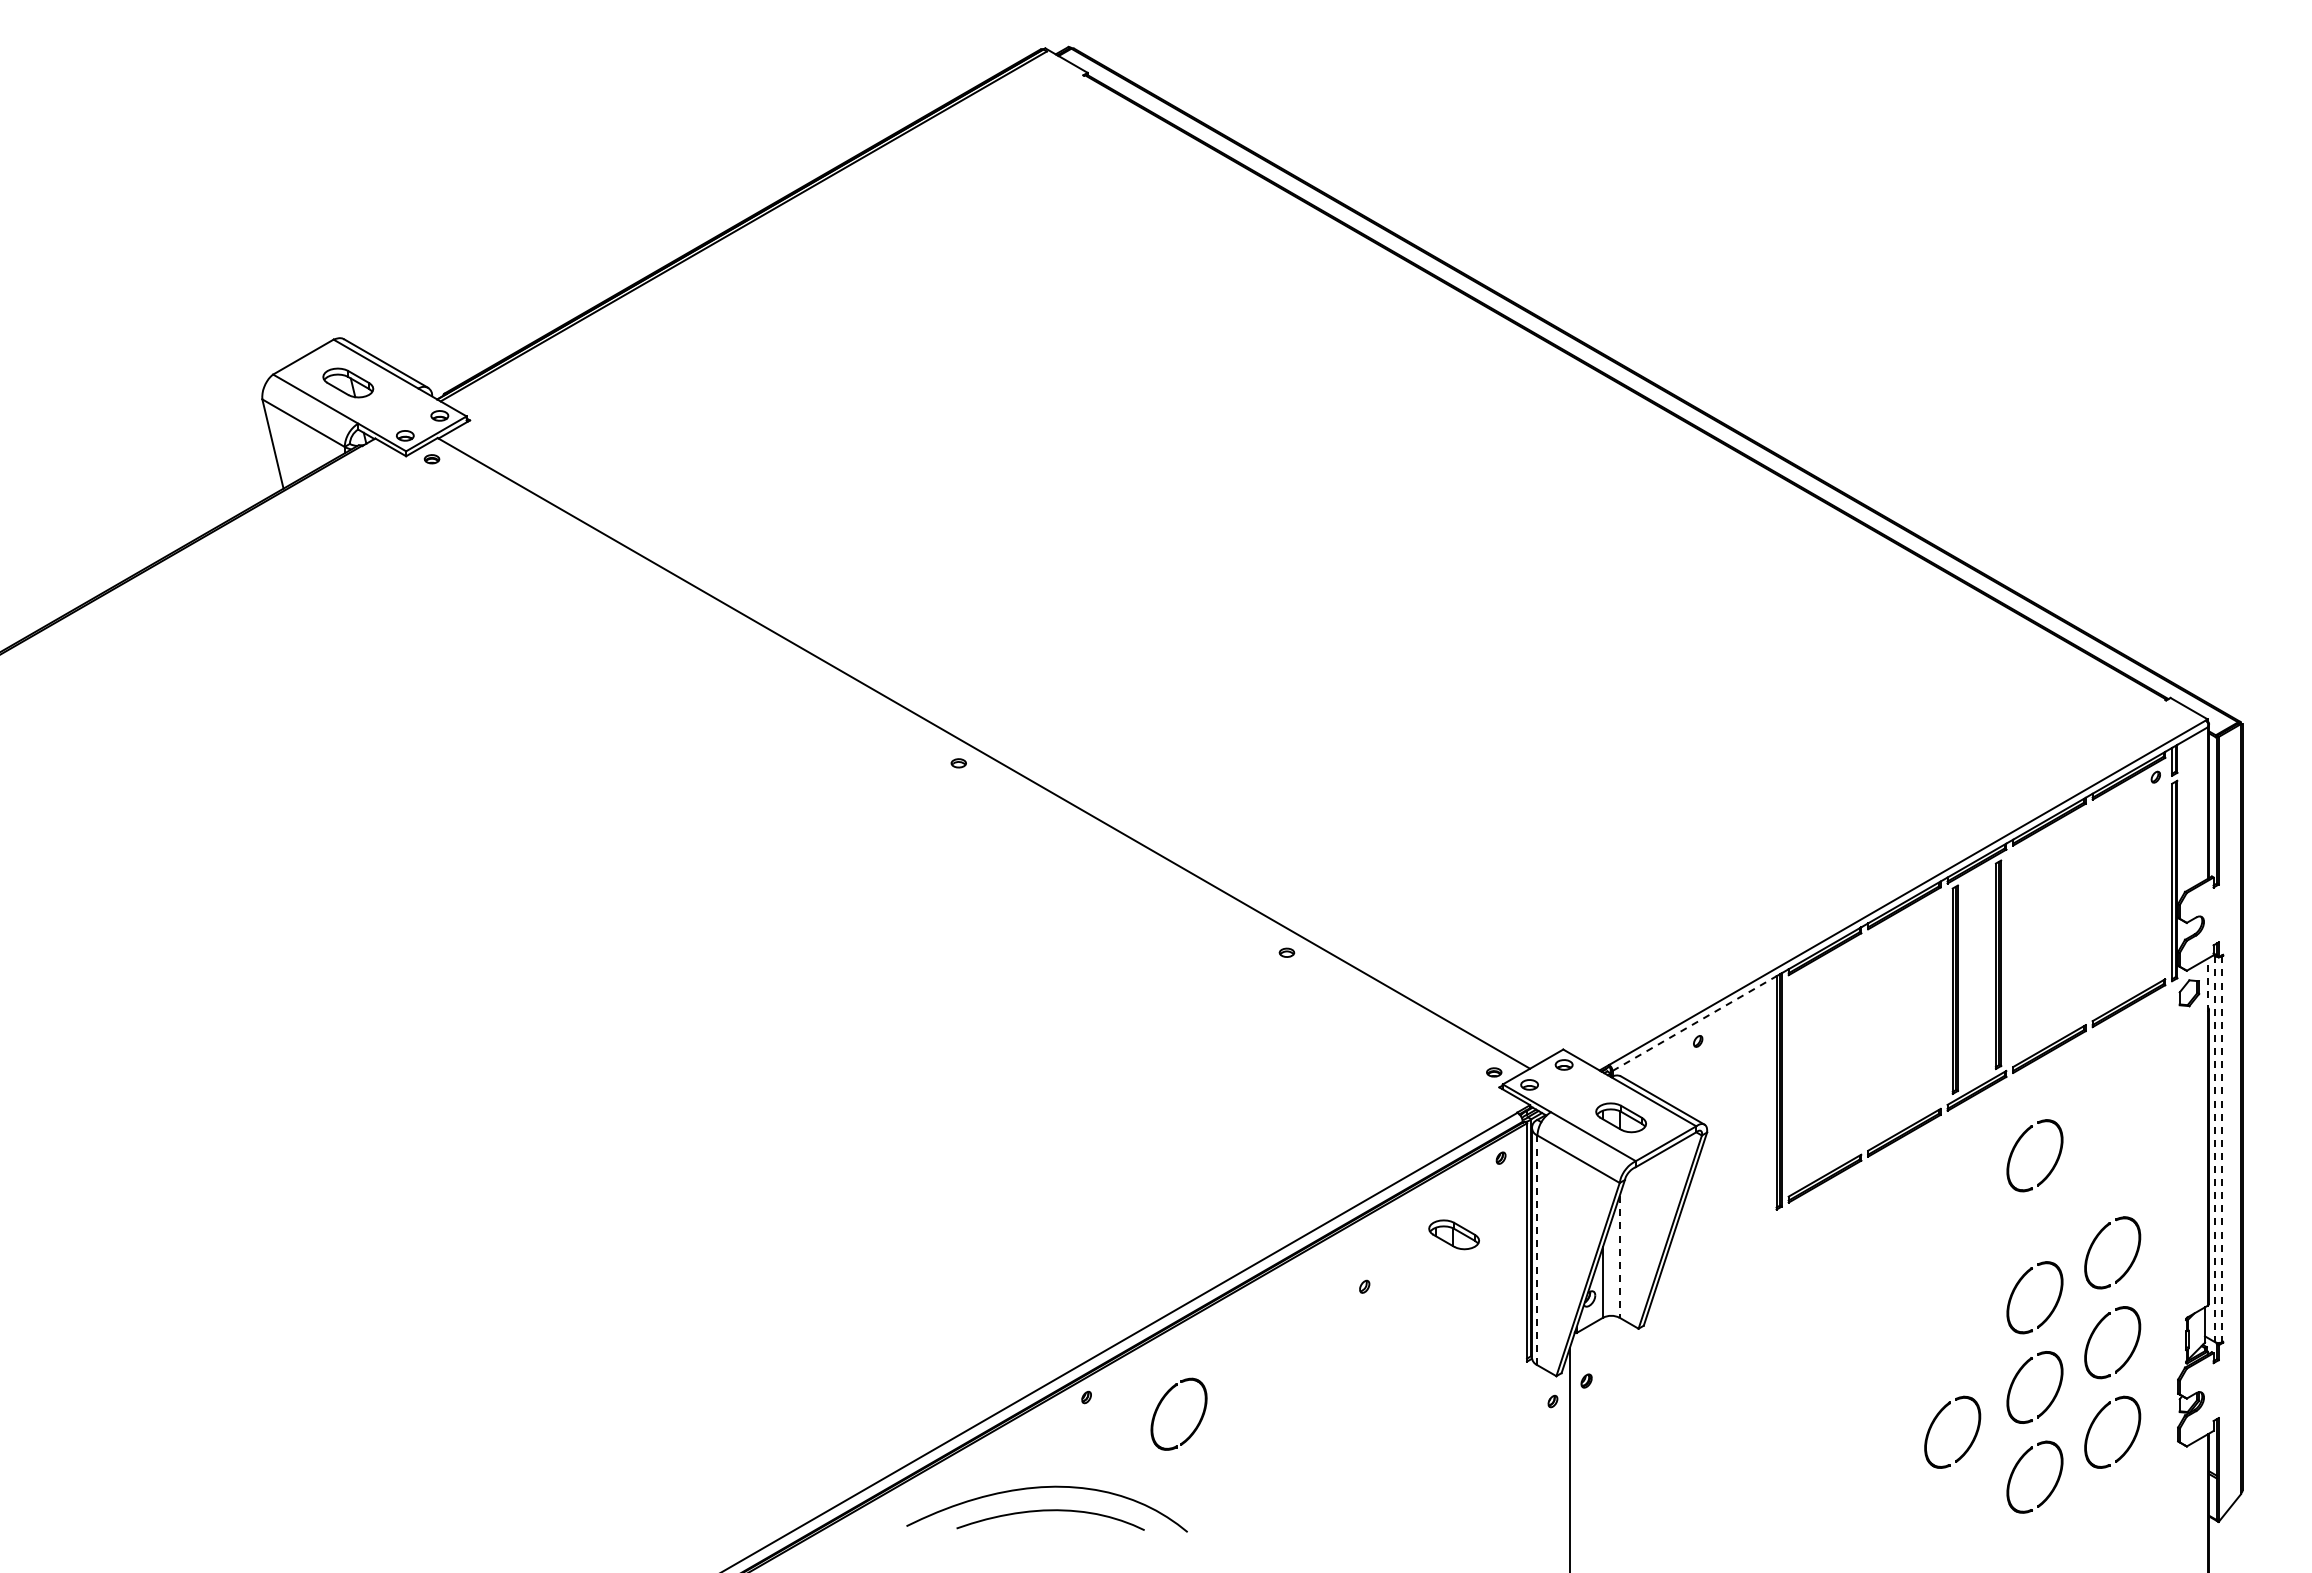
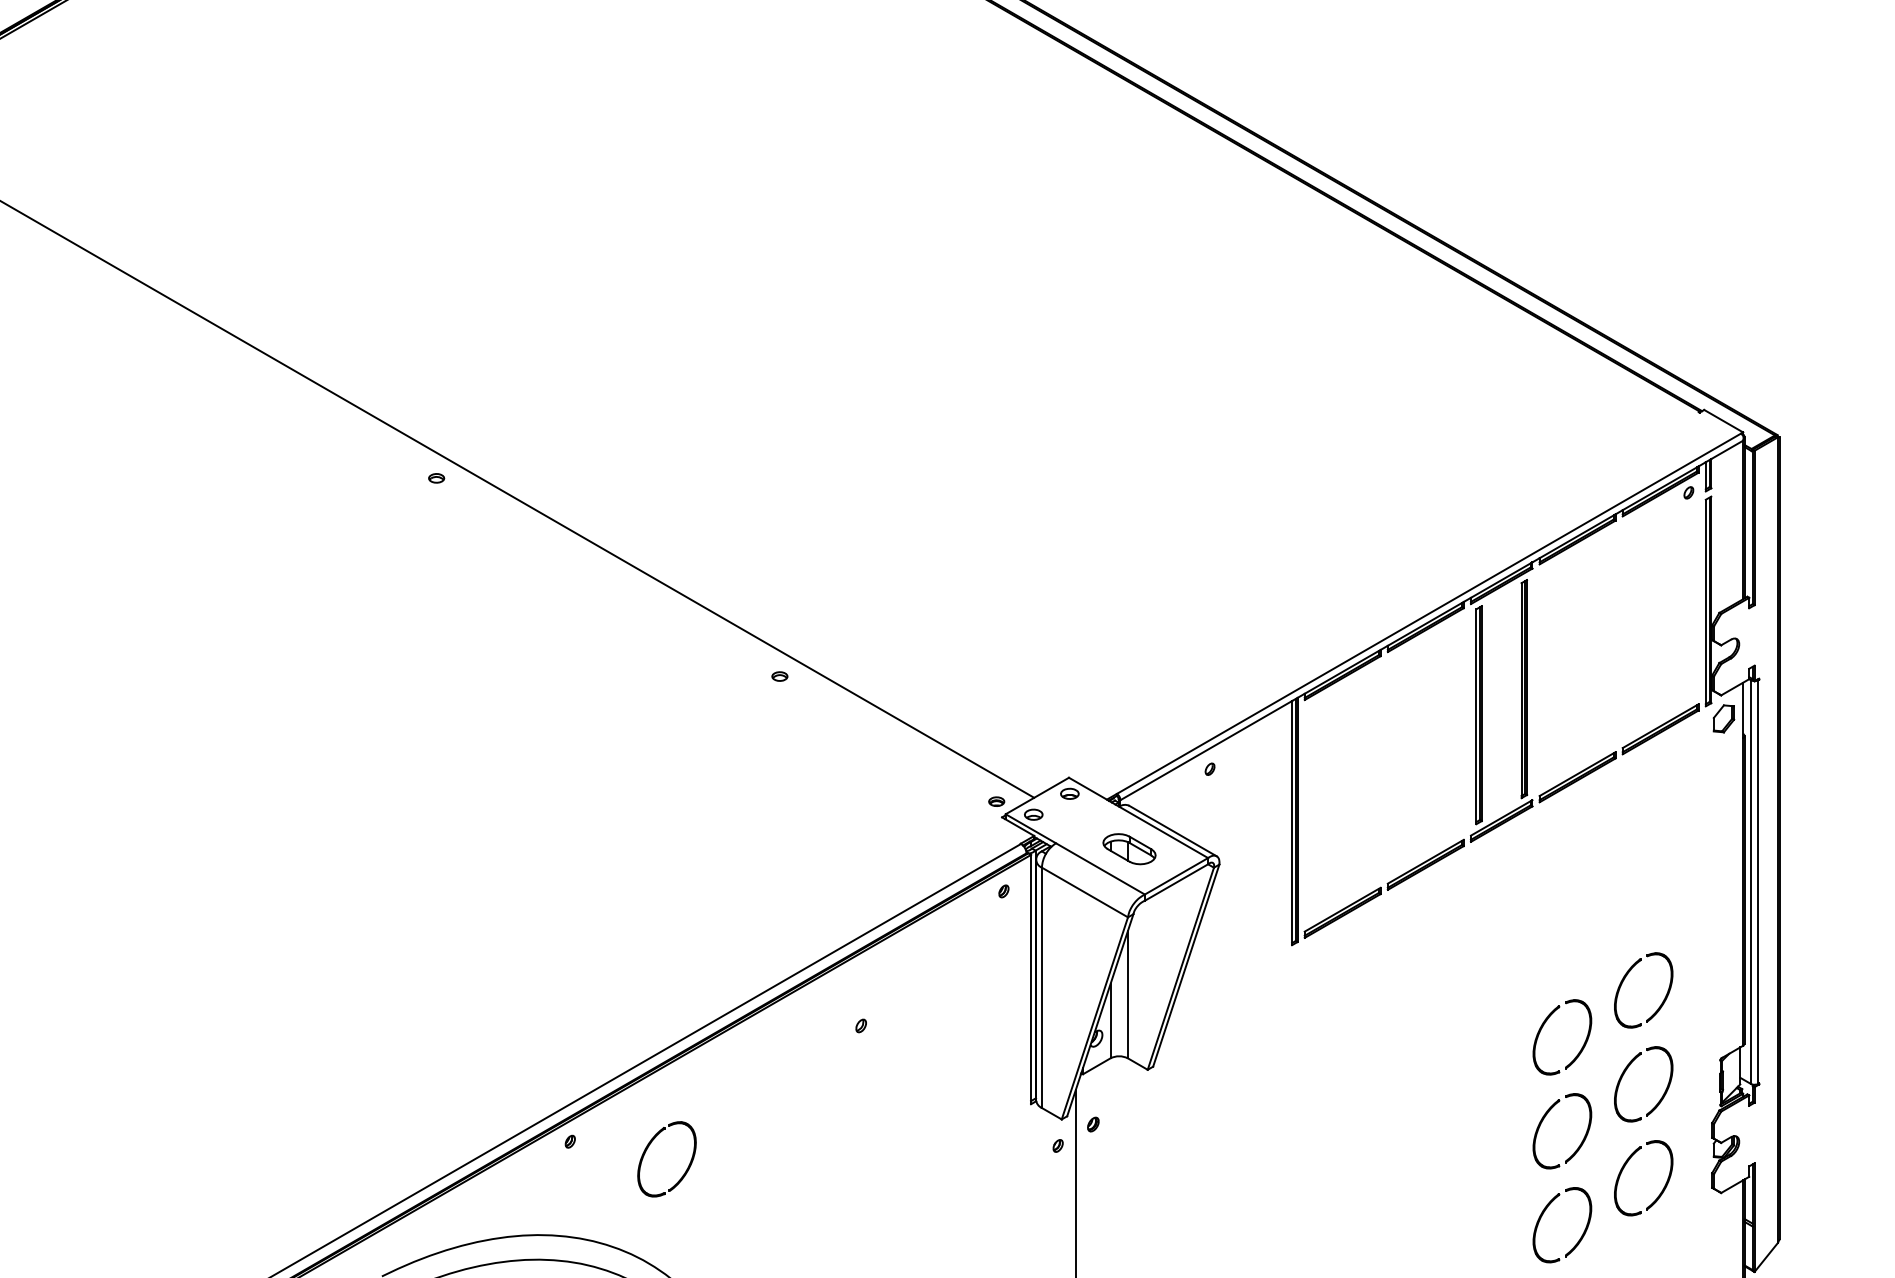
line: (2207, 984) -> (1742, 709), dashed -> solid
line: (1694, 1023) -> (1206, 750), dashed -> solid
part: (2016, 1146) -> (1543, 879), removed
line: (2215, 1149) -> (1751, 882), dashed -> solid
line: (2222, 1149) -> (1758, 882), dashed -> solid
part: (1453, 1234) -> (954, 971), removed
line: (1537, 1250) -> (1041, 987), dashed -> solid
line: (1619, 1256) -> (1127, 994), dashed -> solid
part: (1936, 1419) -> (1459, 1164), removed

